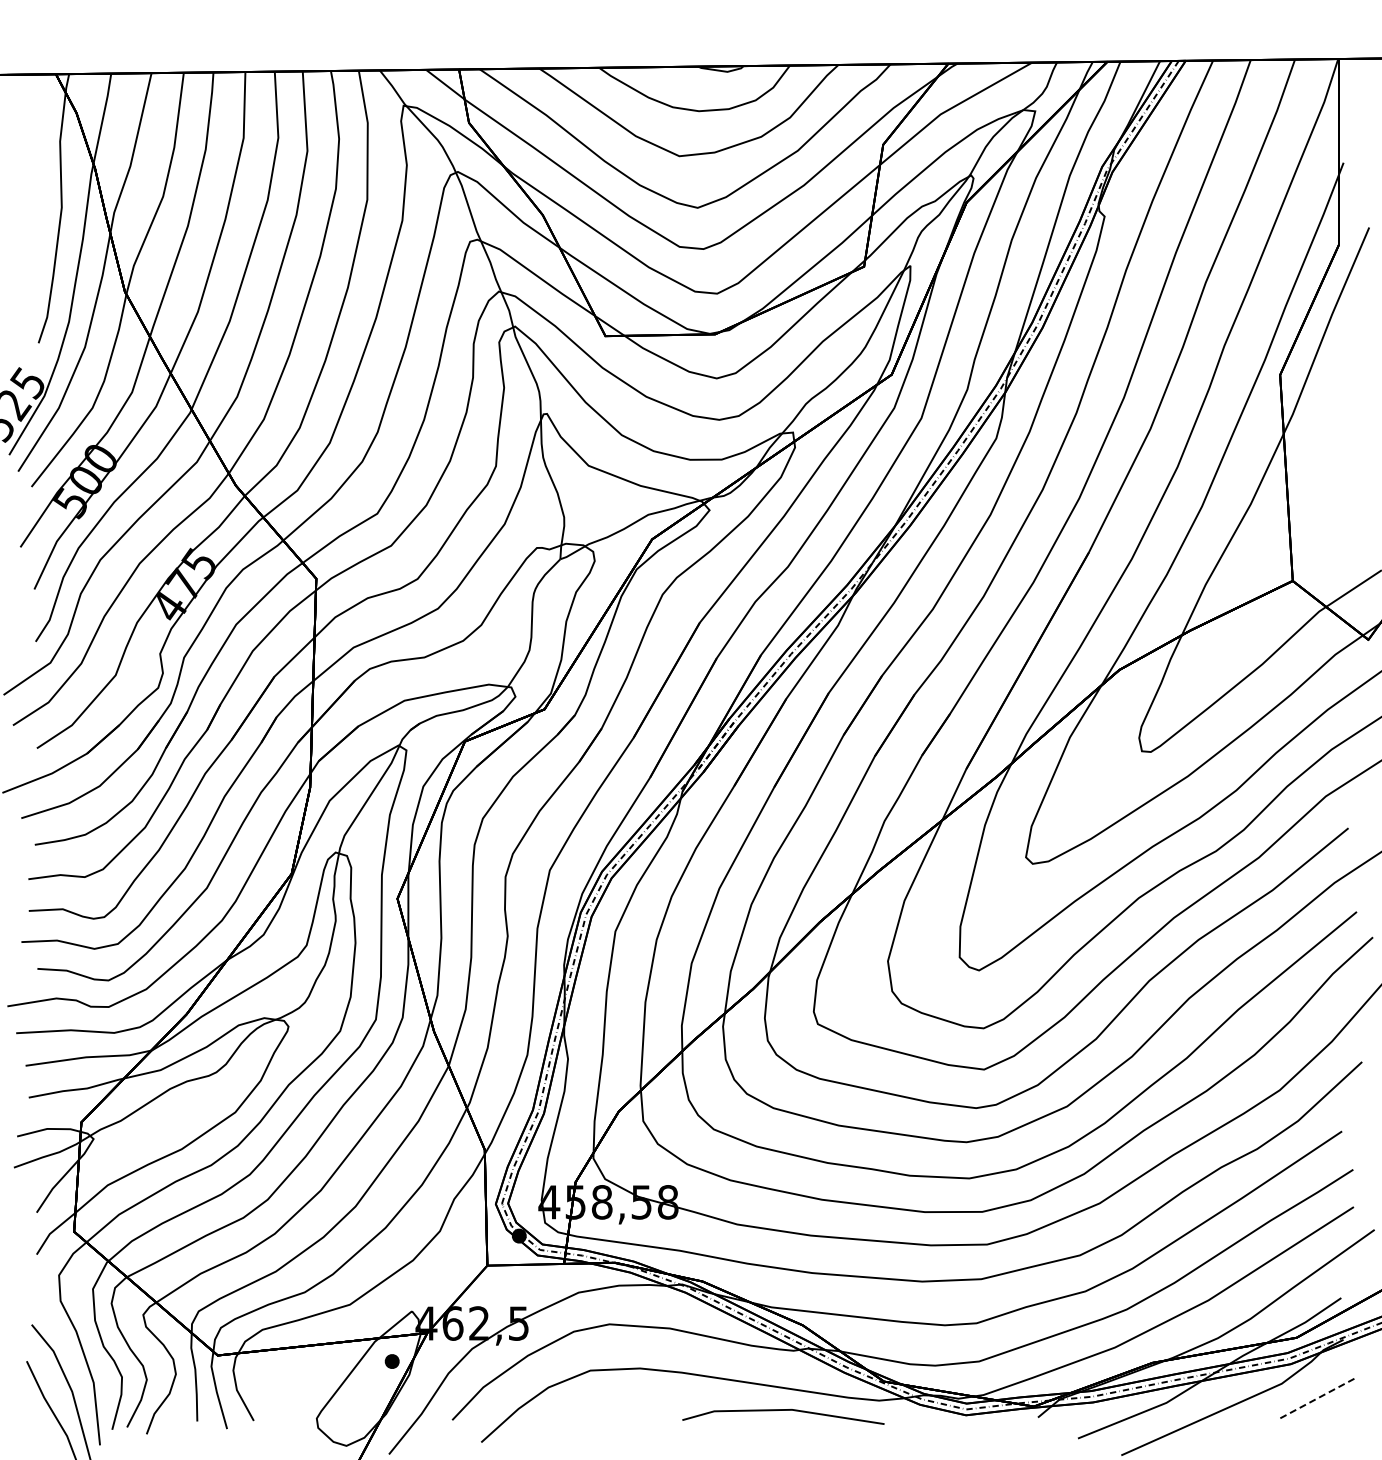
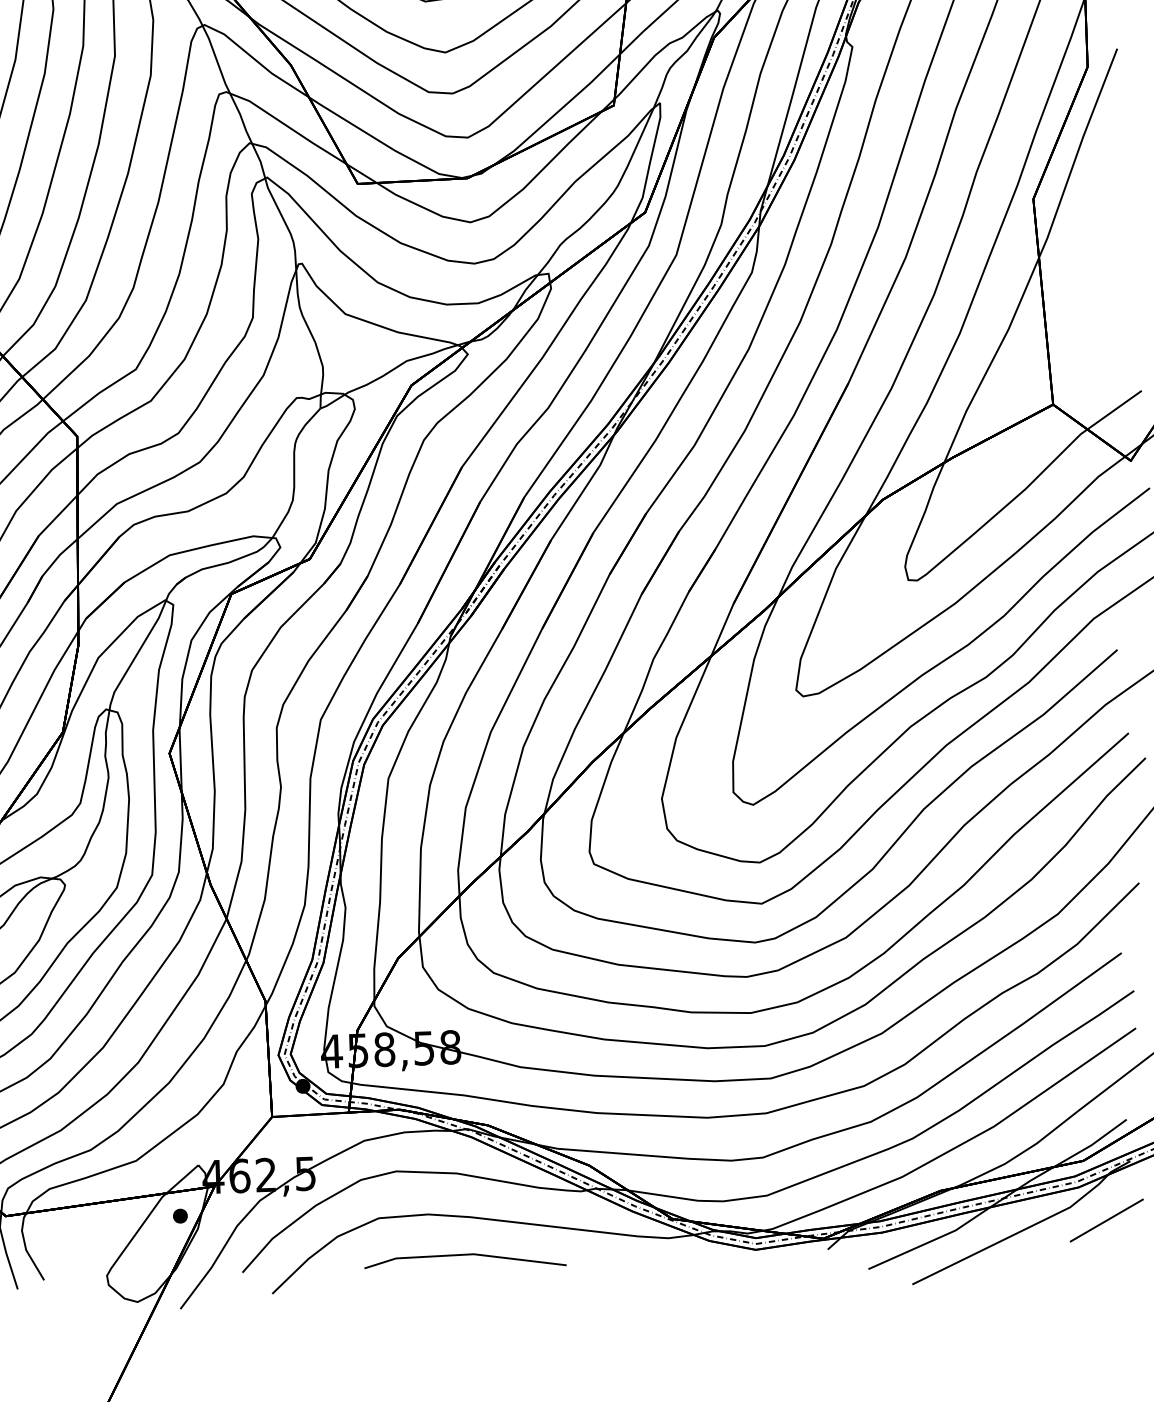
line: (1317, 1398) -> (1106, 1220), dashed -> solid
line: (783, 1410) -> (465, 1255), moved

